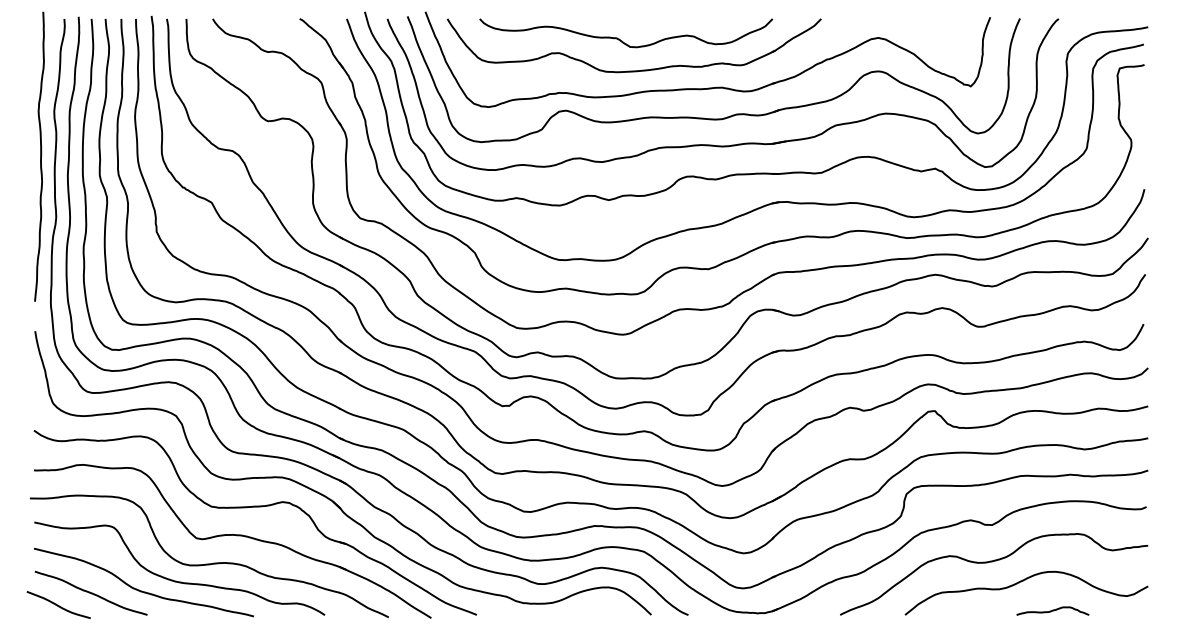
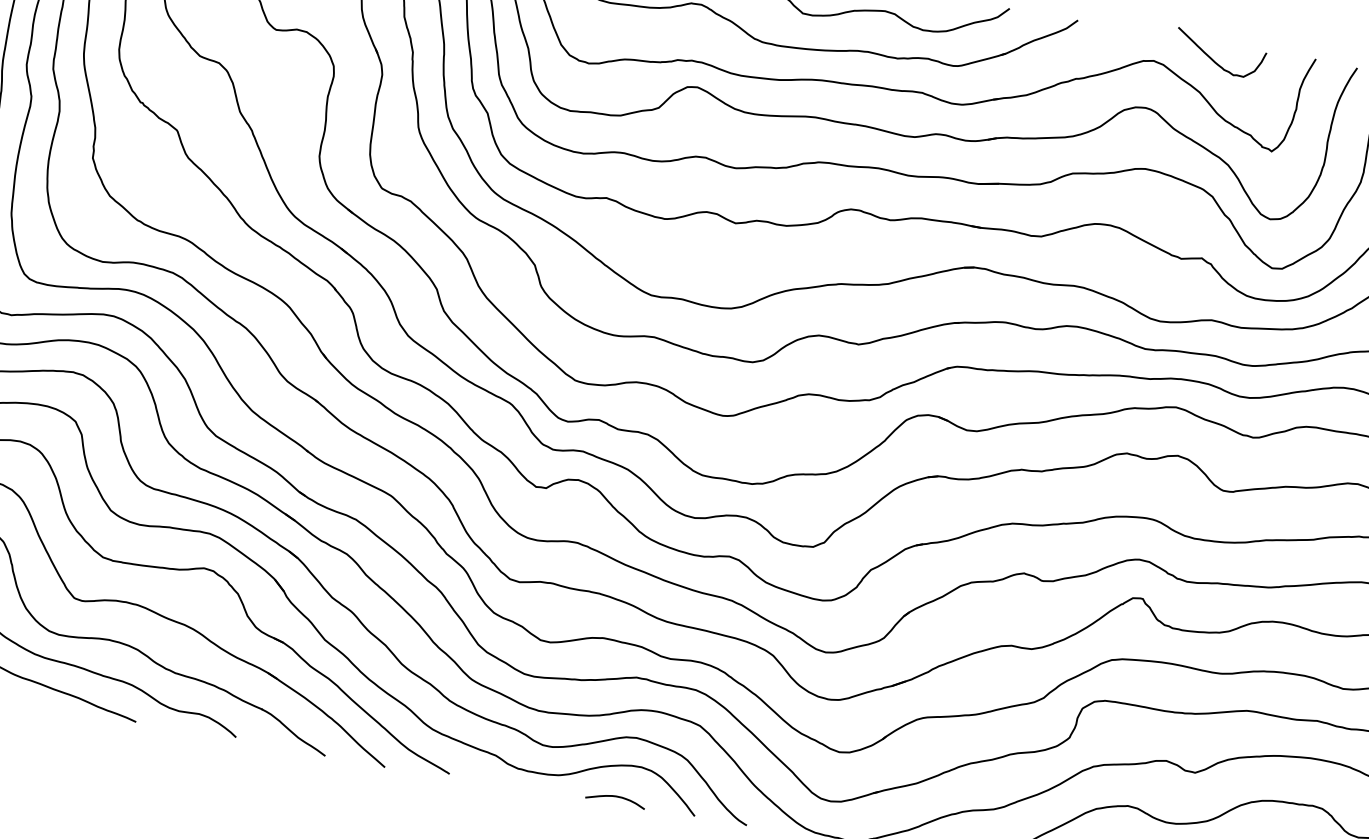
curve: (921, 30) -> (1216, 60), added
curve: (594, 611) -> (615, 797), added

